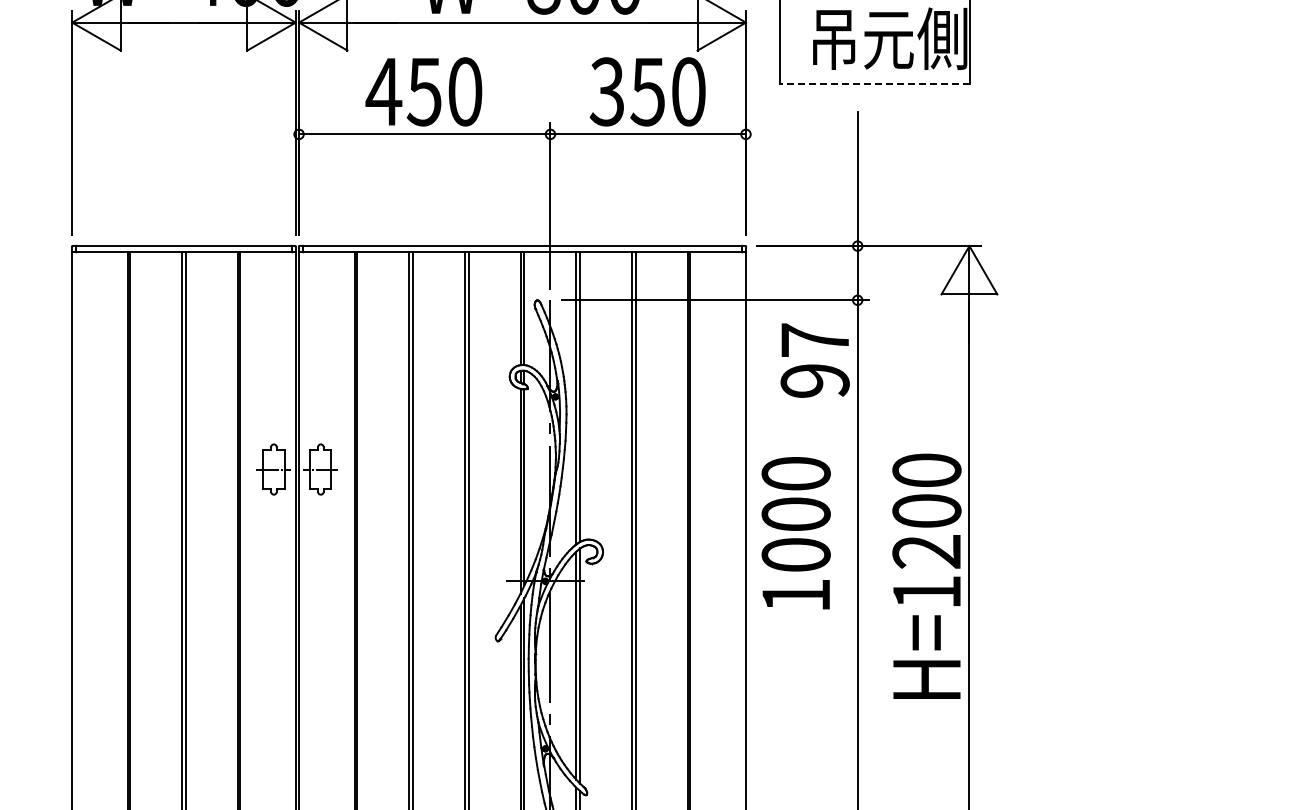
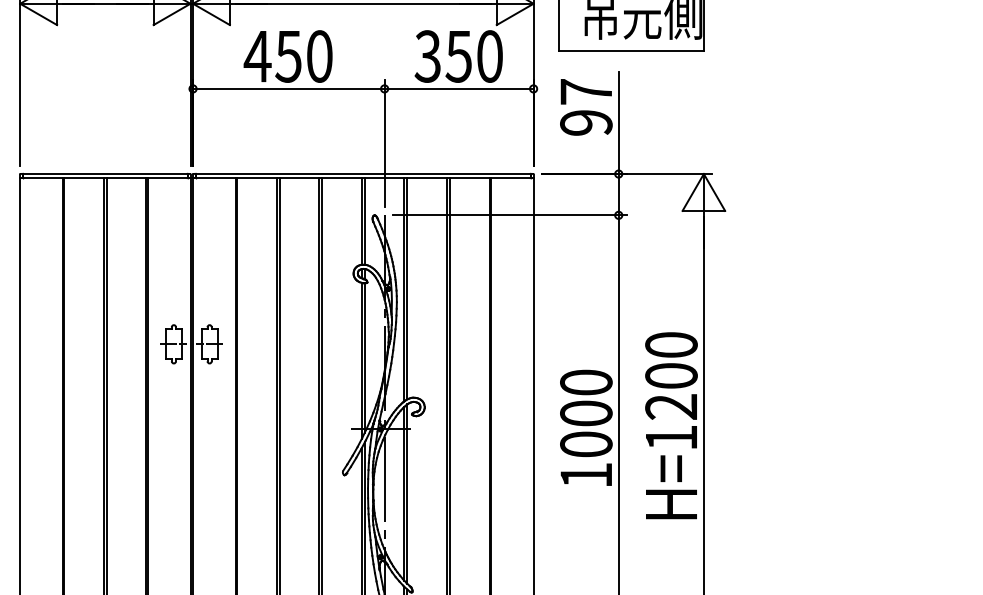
line: (874, 84) -> (631, 50), dashed -> solid
text: (814, 360) -> (585, 107), moved
text: (795, 533) -> (585, 428), moved

